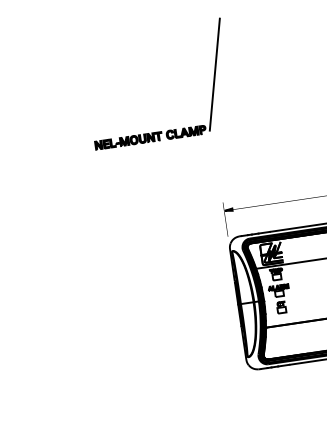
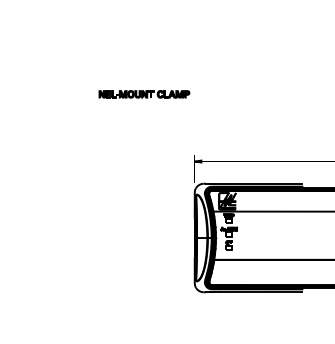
line: (213, 74) -> (202, 51), removed

